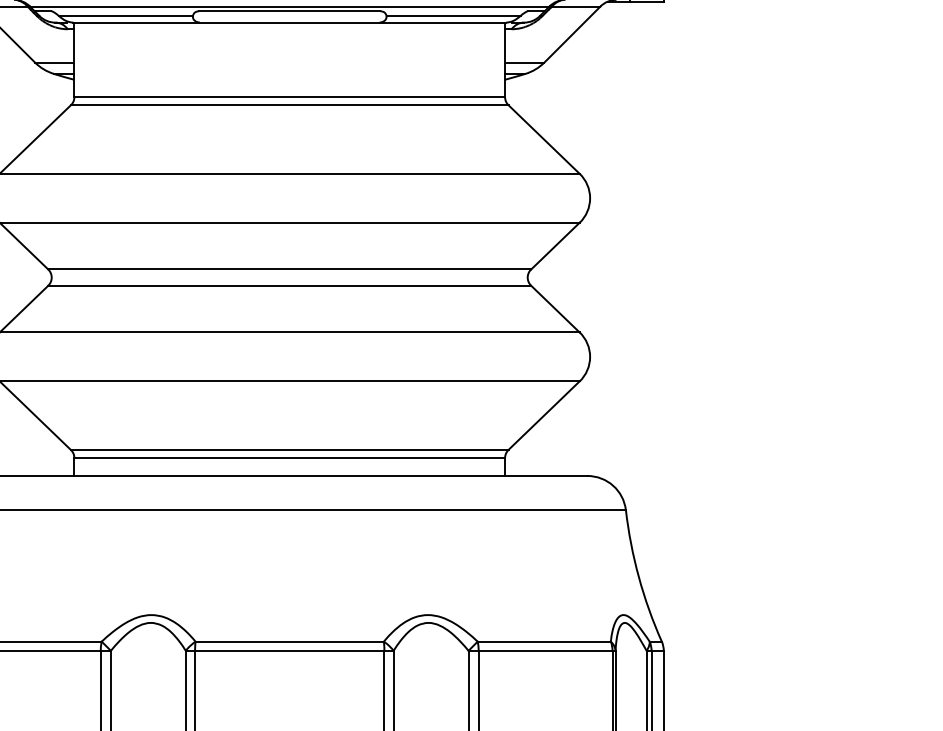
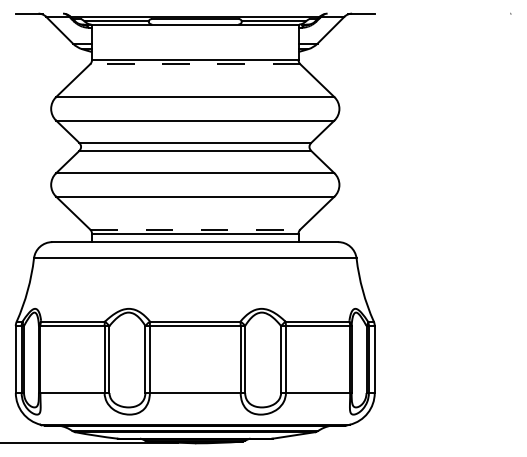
line: (290, 105) -> (195, 64), solid -> dashed
line: (290, 449) -> (195, 229), solid -> dashed

